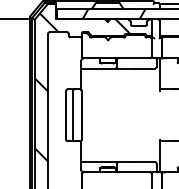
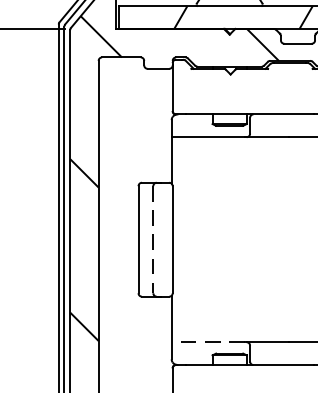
line: (72, 115) -> (152, 240), solid -> dashed
line: (97, 162) -> (207, 343), solid -> dashed

